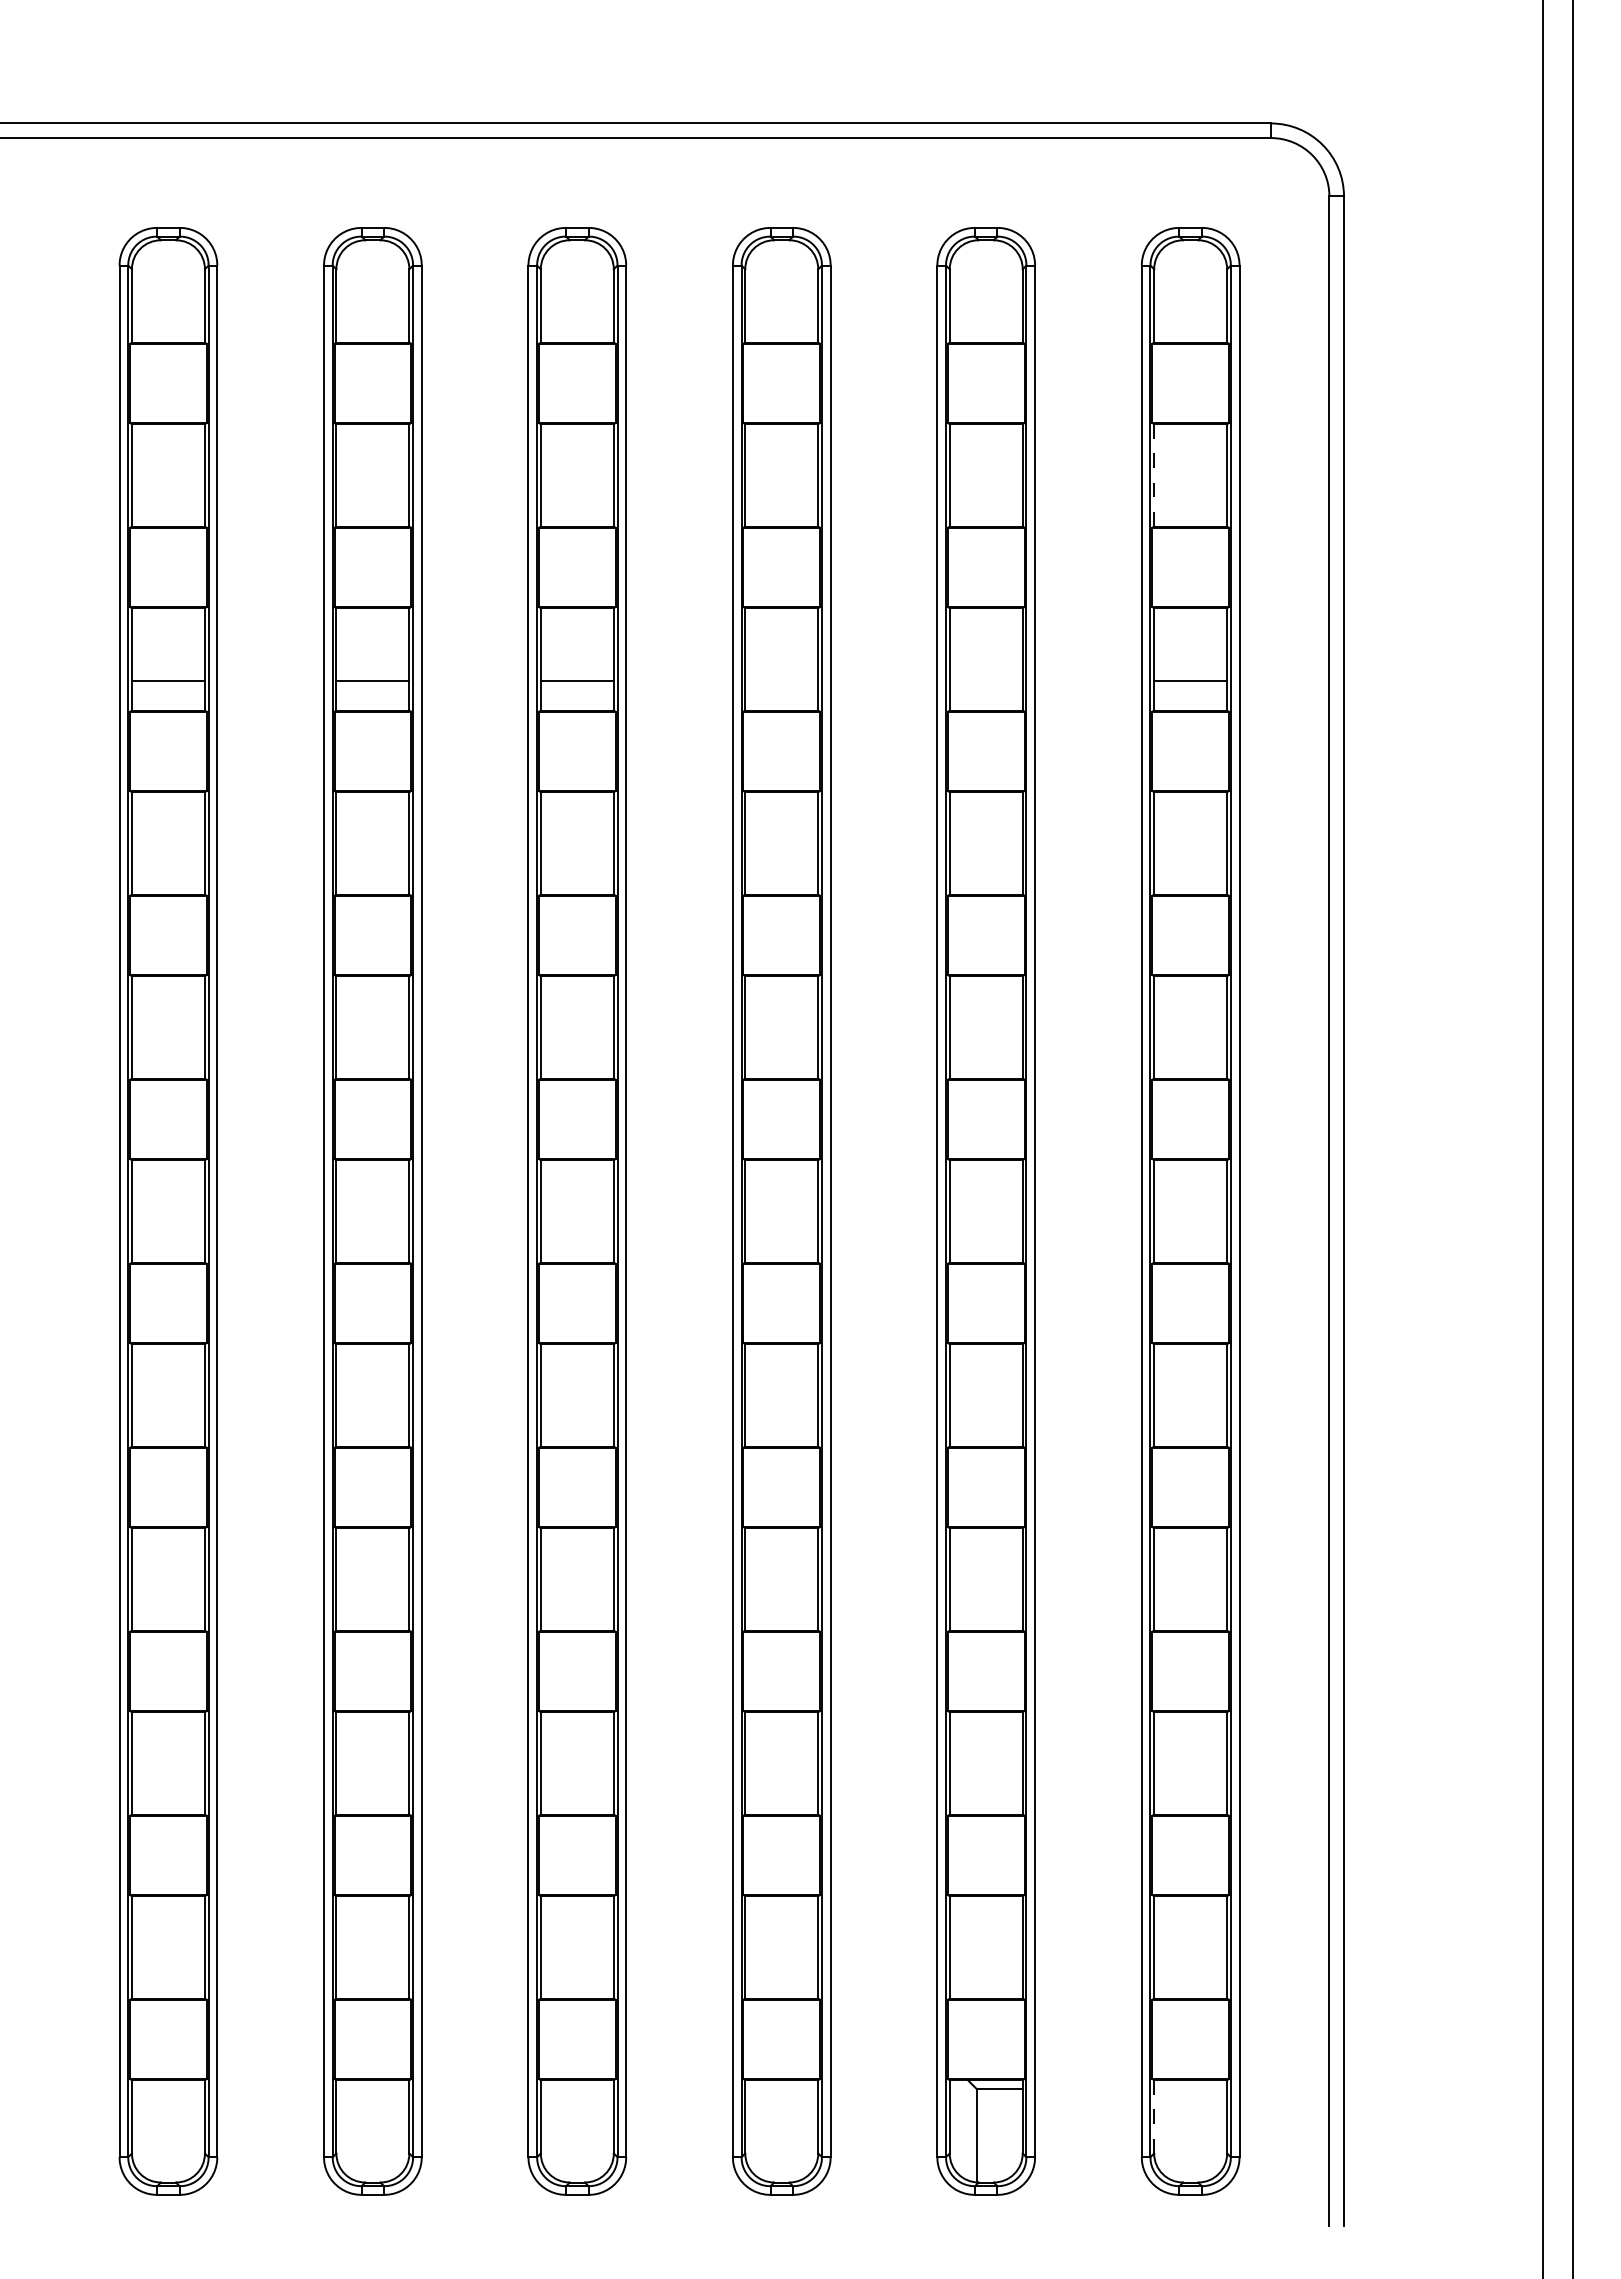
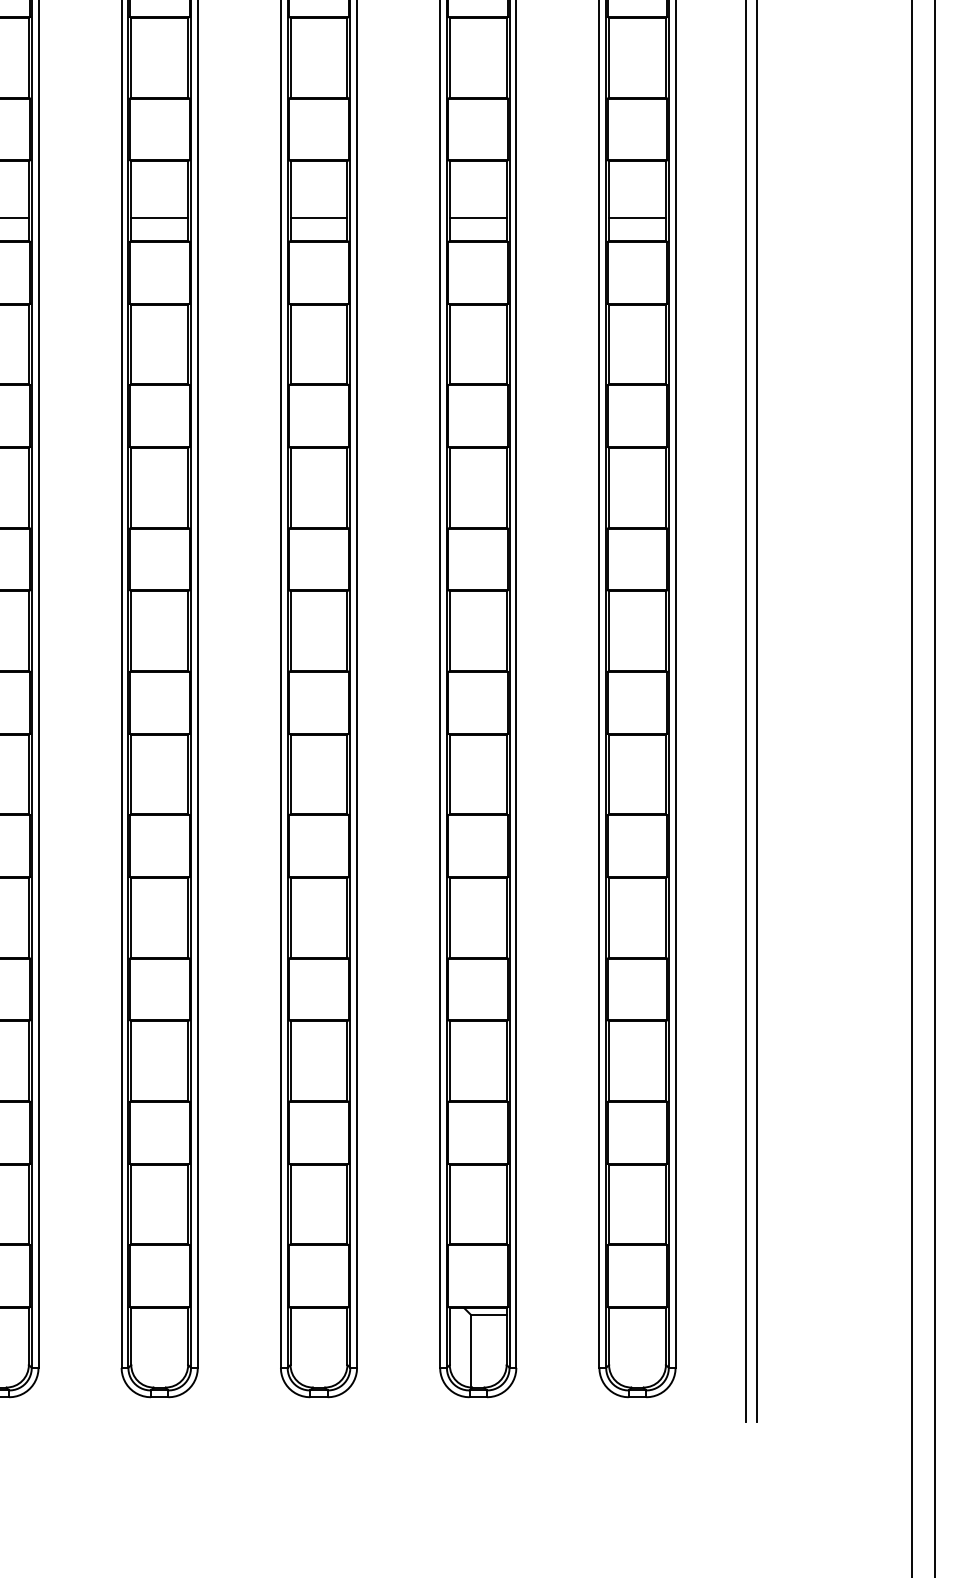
line: (1154, 475) -> (609, 57), dashed -> solid
line: (781, 681) -> (318, 218), added
line: (985, 681) -> (477, 218), added
line: (1154, 2116) -> (609, 1336), dashed -> solid

